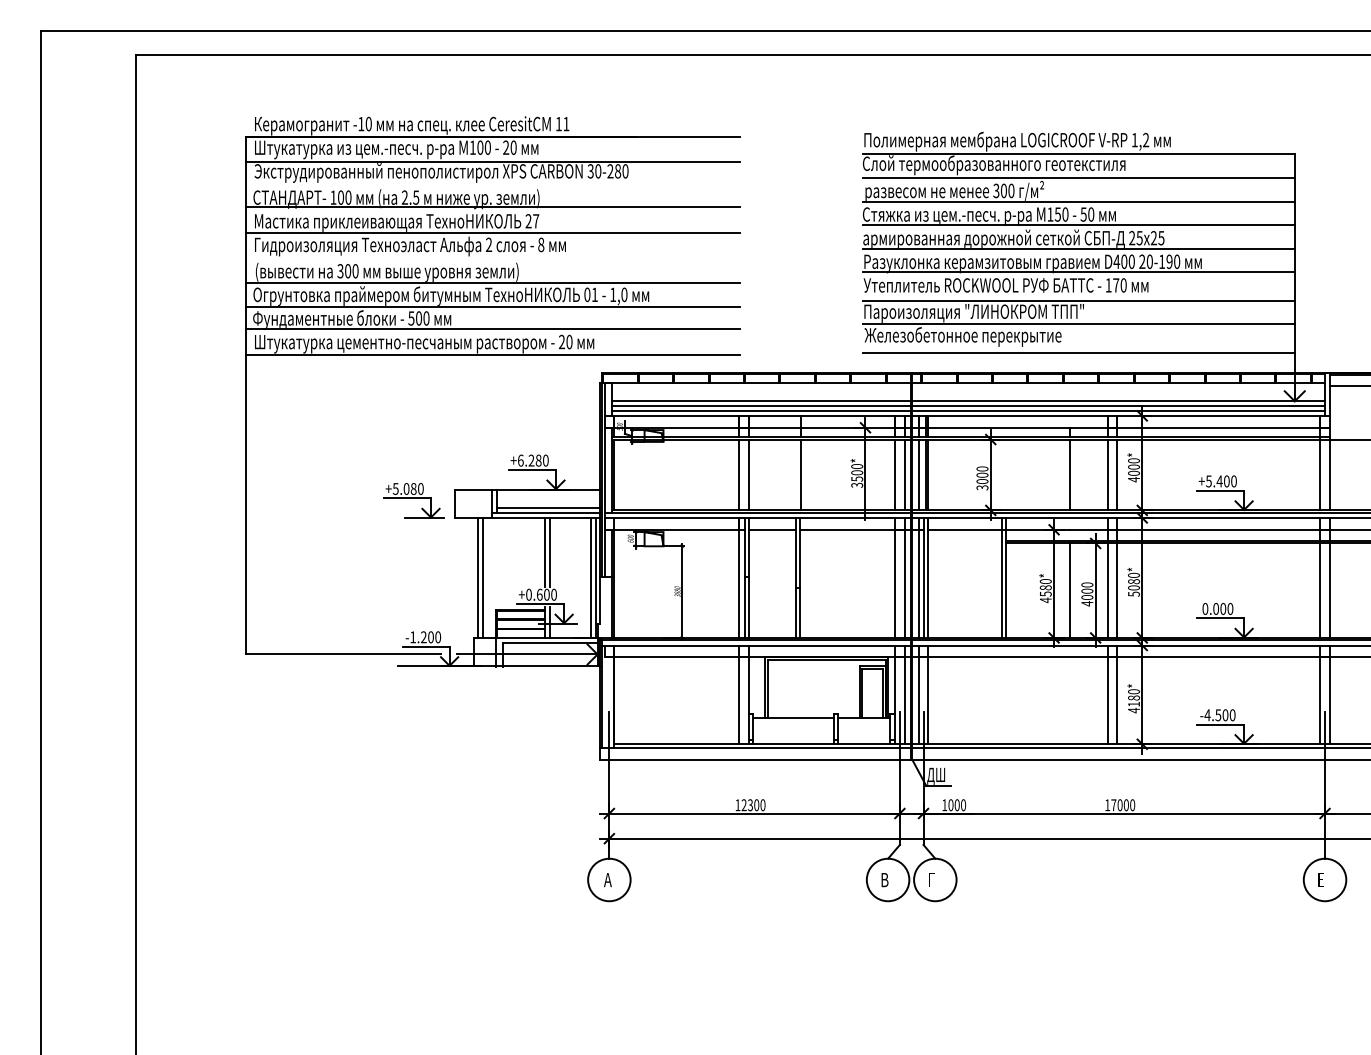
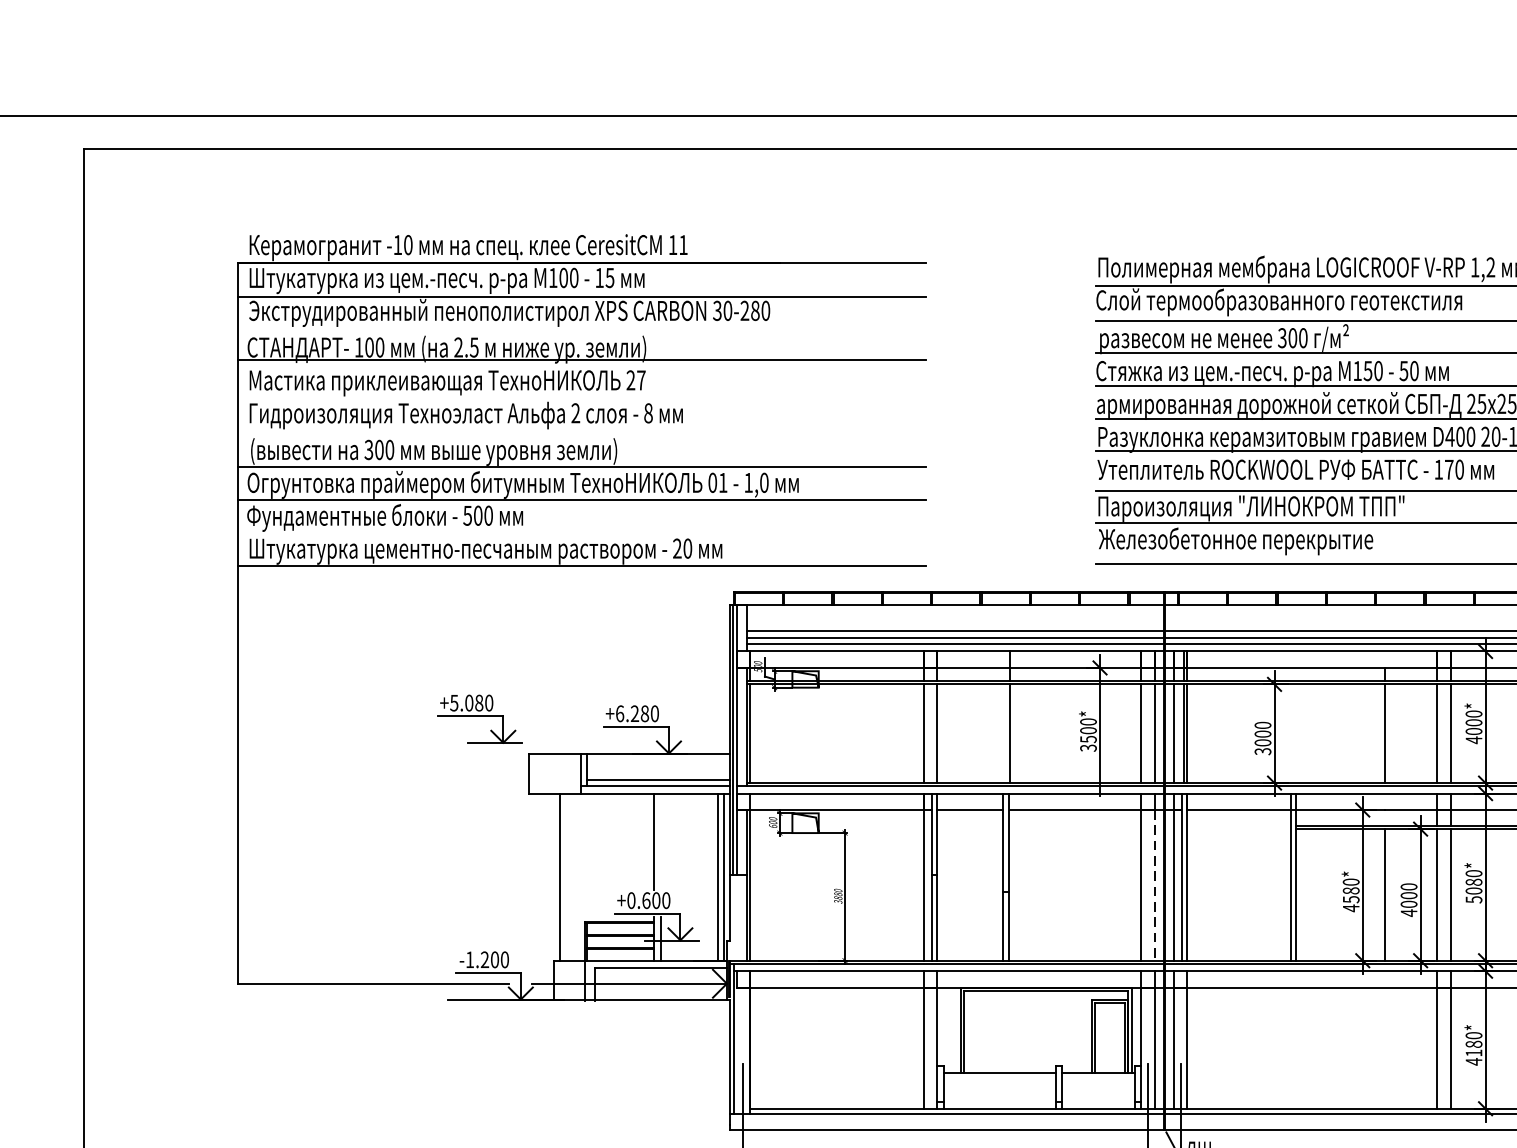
text: (509, 147) -> (604, 277), 20 -> 15
line: (493, 232) -> (581, 396), removed
line: (493, 329) -> (581, 531), removed
part: (413, 500) -> (478, 719), moved
line: (549, 552) -> (659, 841), removed
line: (482, 577) -> (566, 876), removed
line: (904, 584) -> (1154, 886), solid -> dashed

